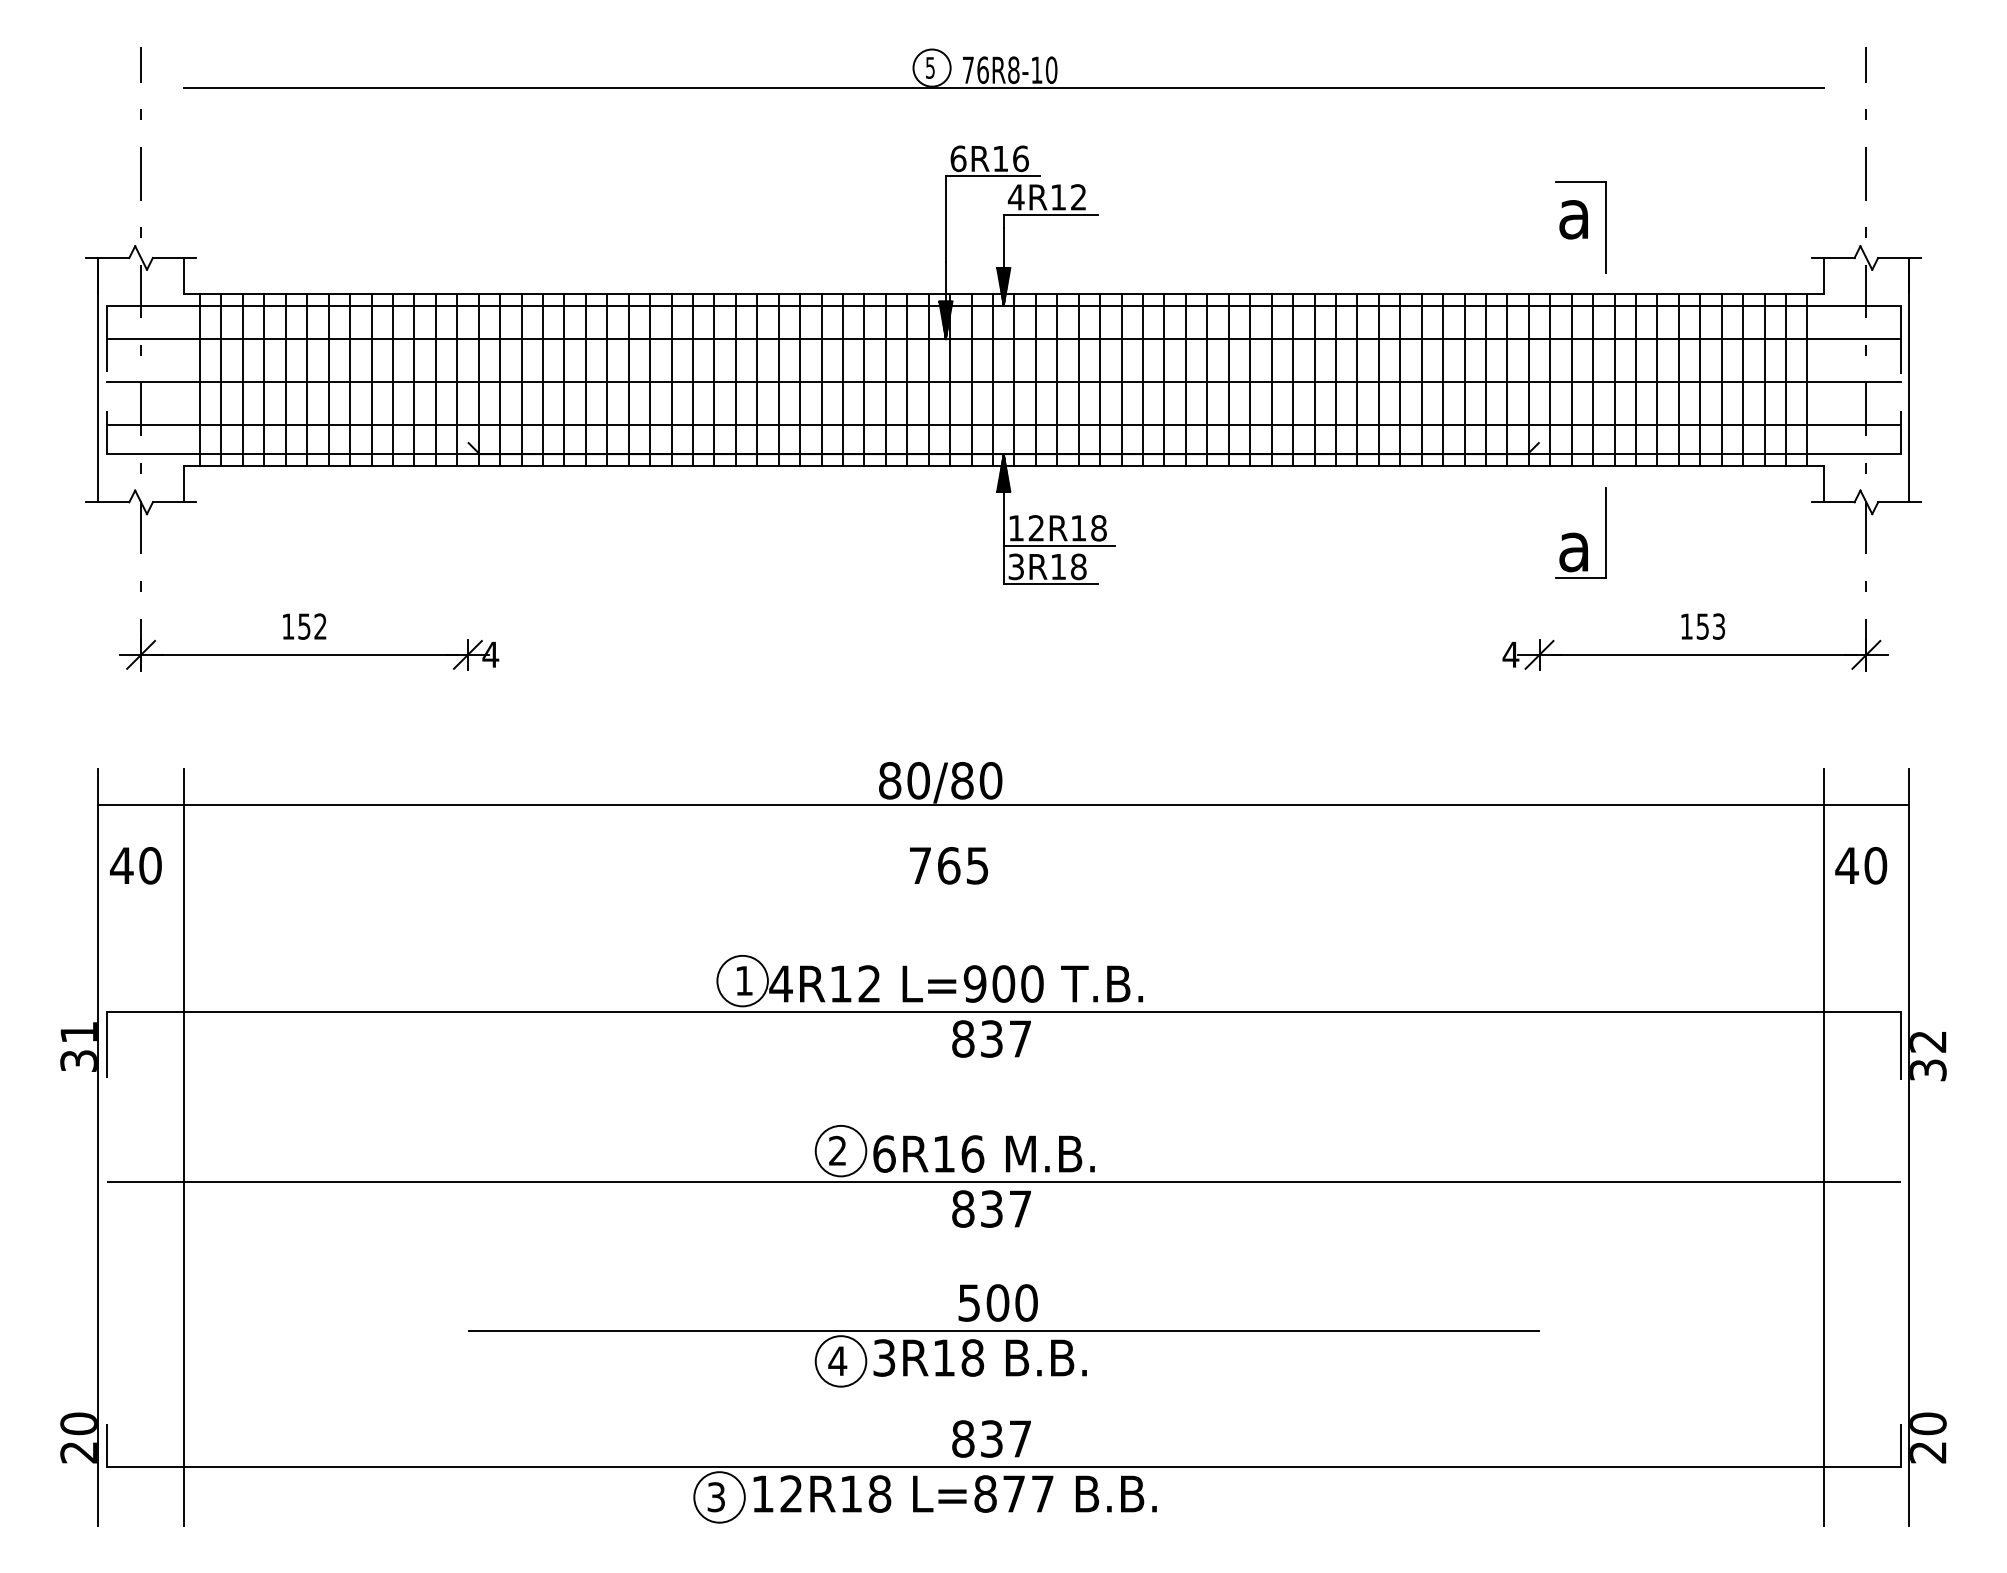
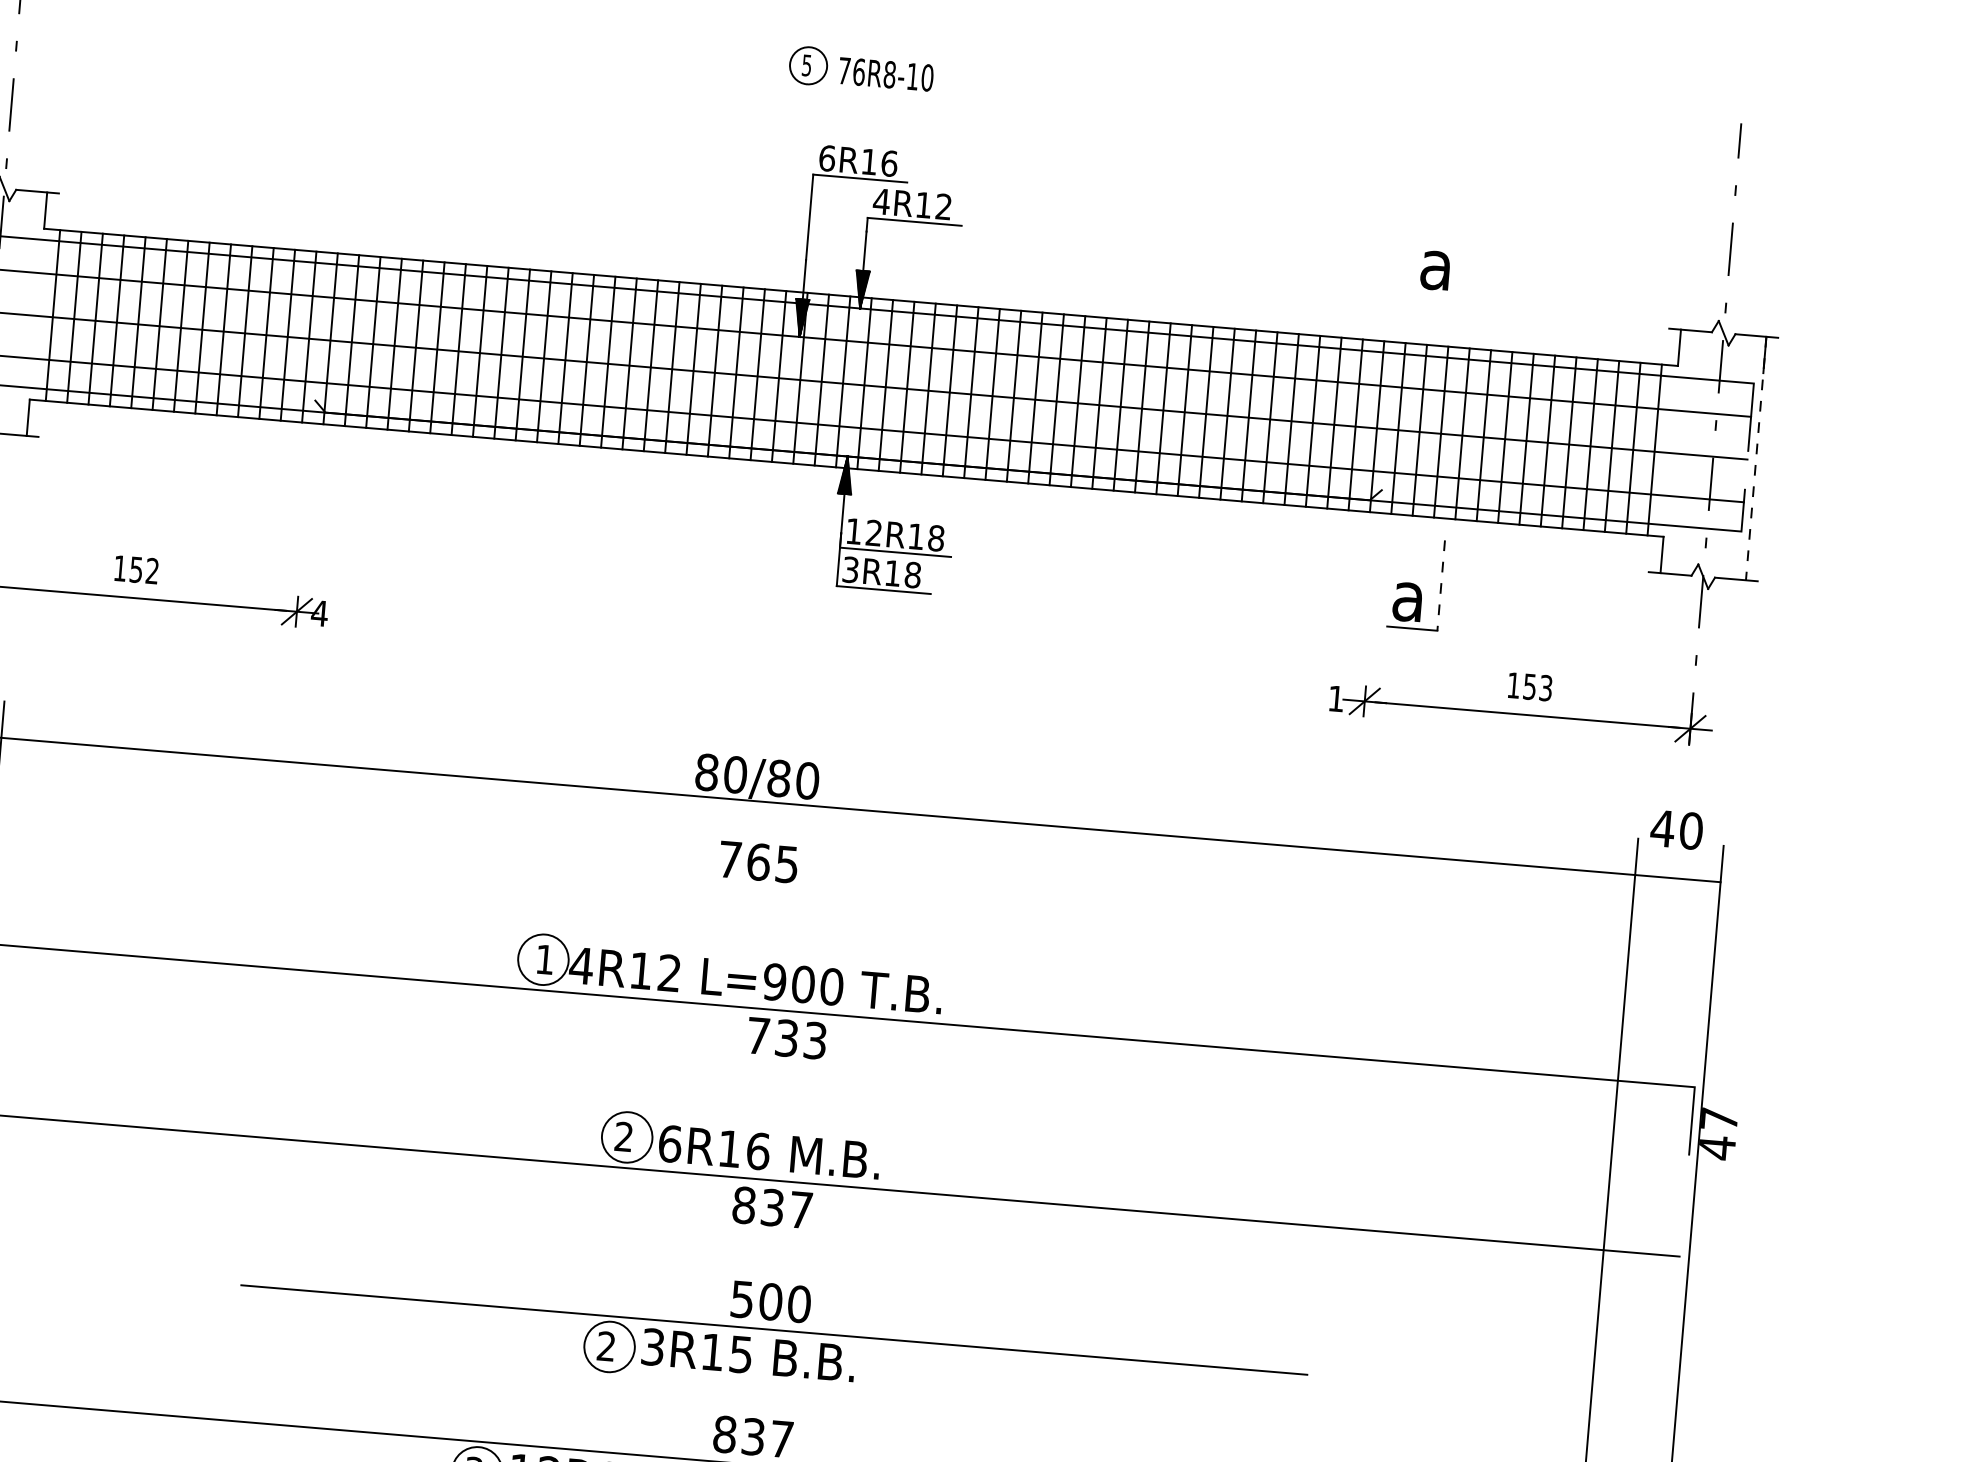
line: (1003, 88) -> (878, 92), removed
part: (1605, 227) -> (1466, 281), removed
line: (1909, 380) -> (1756, 458), solid -> dashed
line: (1605, 533) -> (1440, 585), solid -> dashed
text: (1510, 654) -> (1335, 698), 4 -> 1
text: (1861, 865) -> (1677, 829), moved
text: (991, 1038) -> (786, 1037), 837 -> 733
text: (1928, 1056) -> (1718, 1134), 32 -> 47
text: (972, 1357) -> (740, 1354), 3R18 -> 3R15
text: (837, 1360) -> (606, 1345), 4 -> 2

